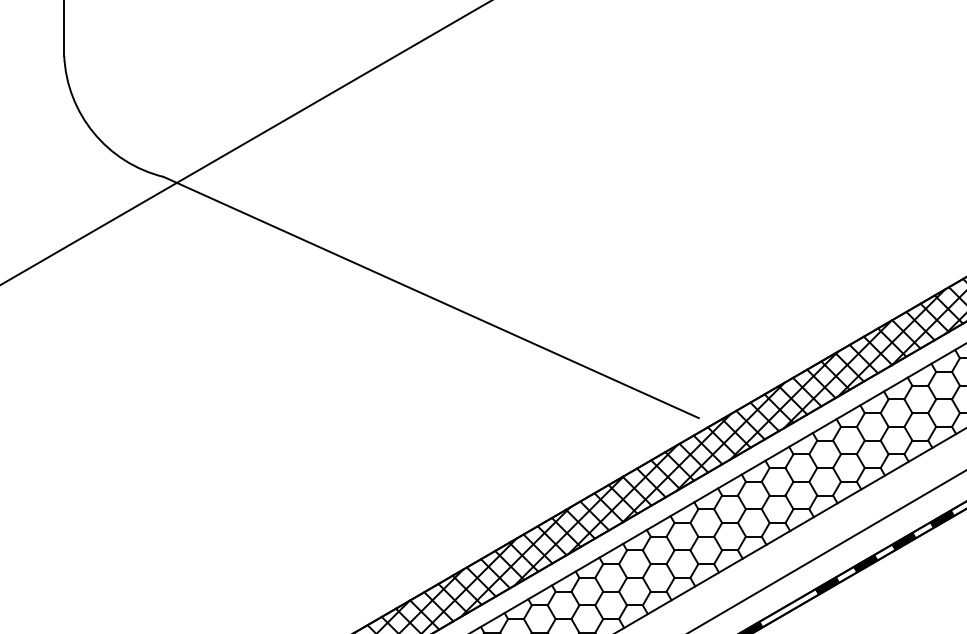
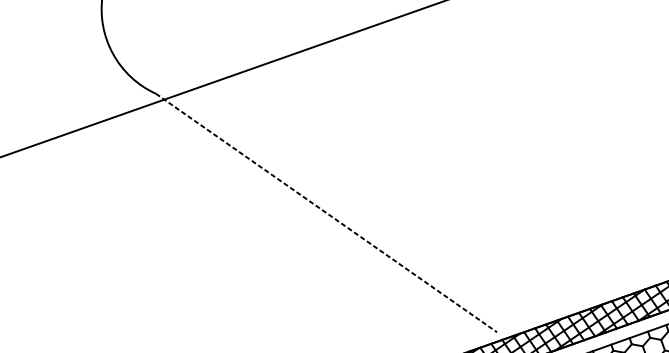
line: (431, 297) -> (326, 213), solid -> dashed

